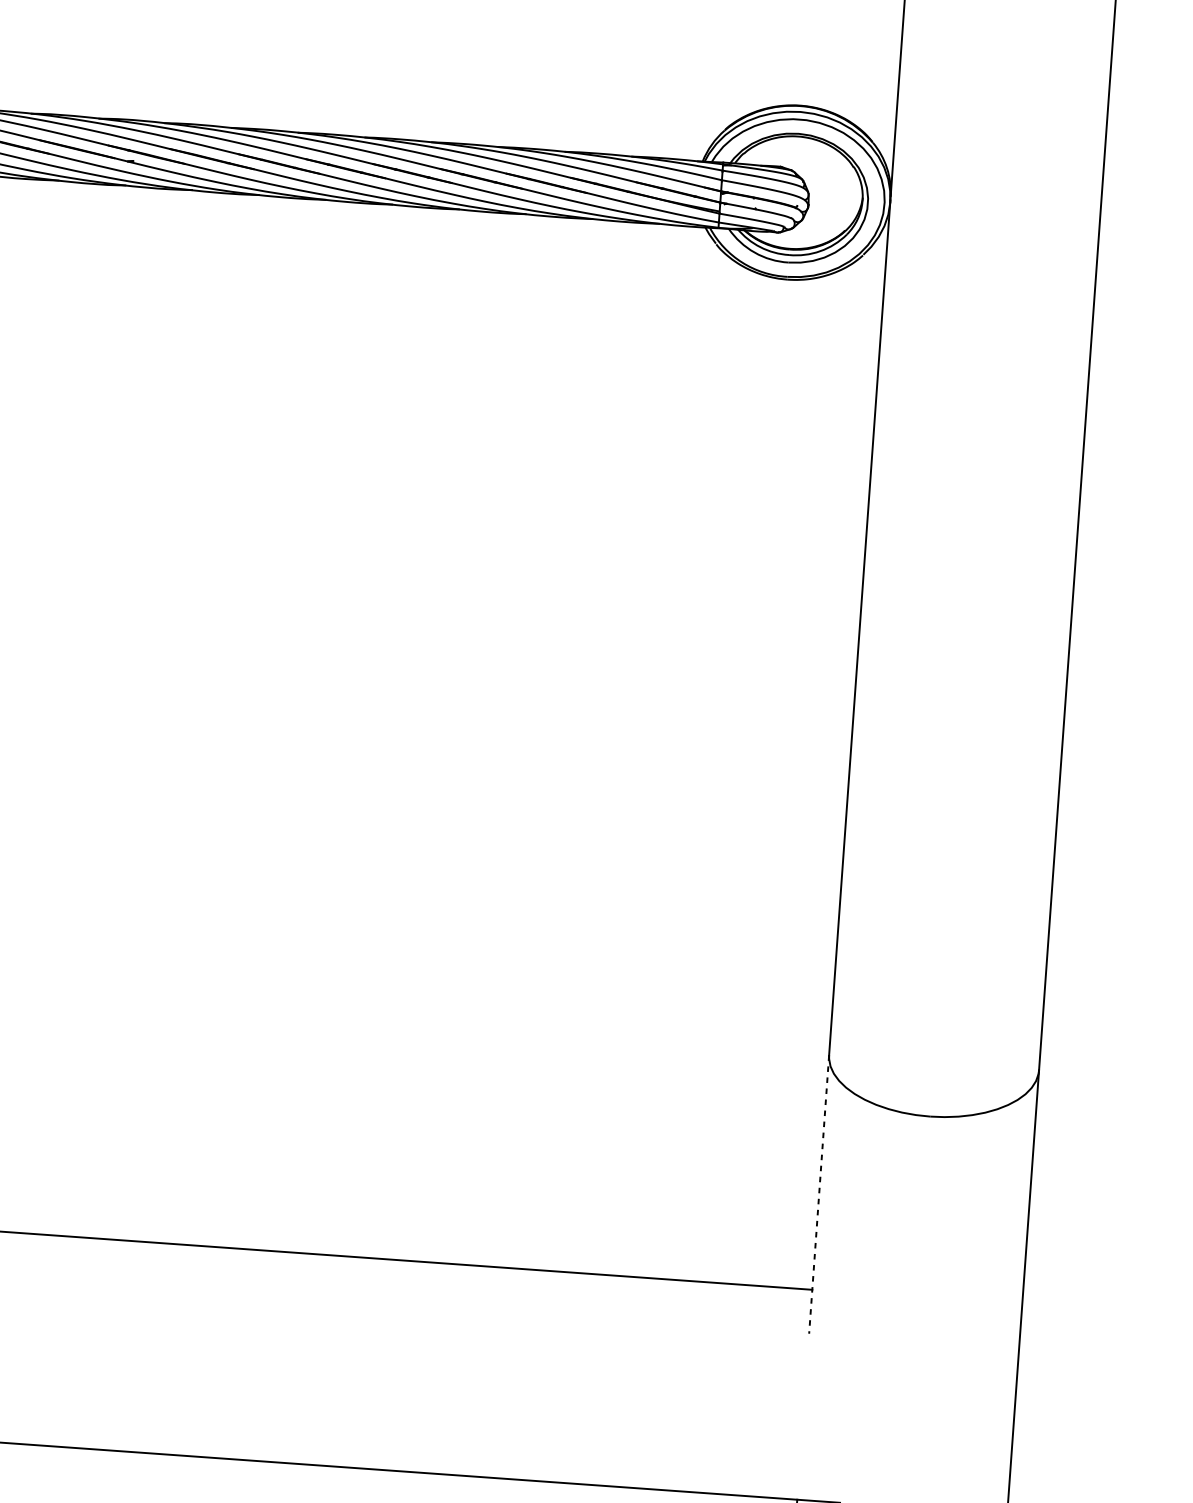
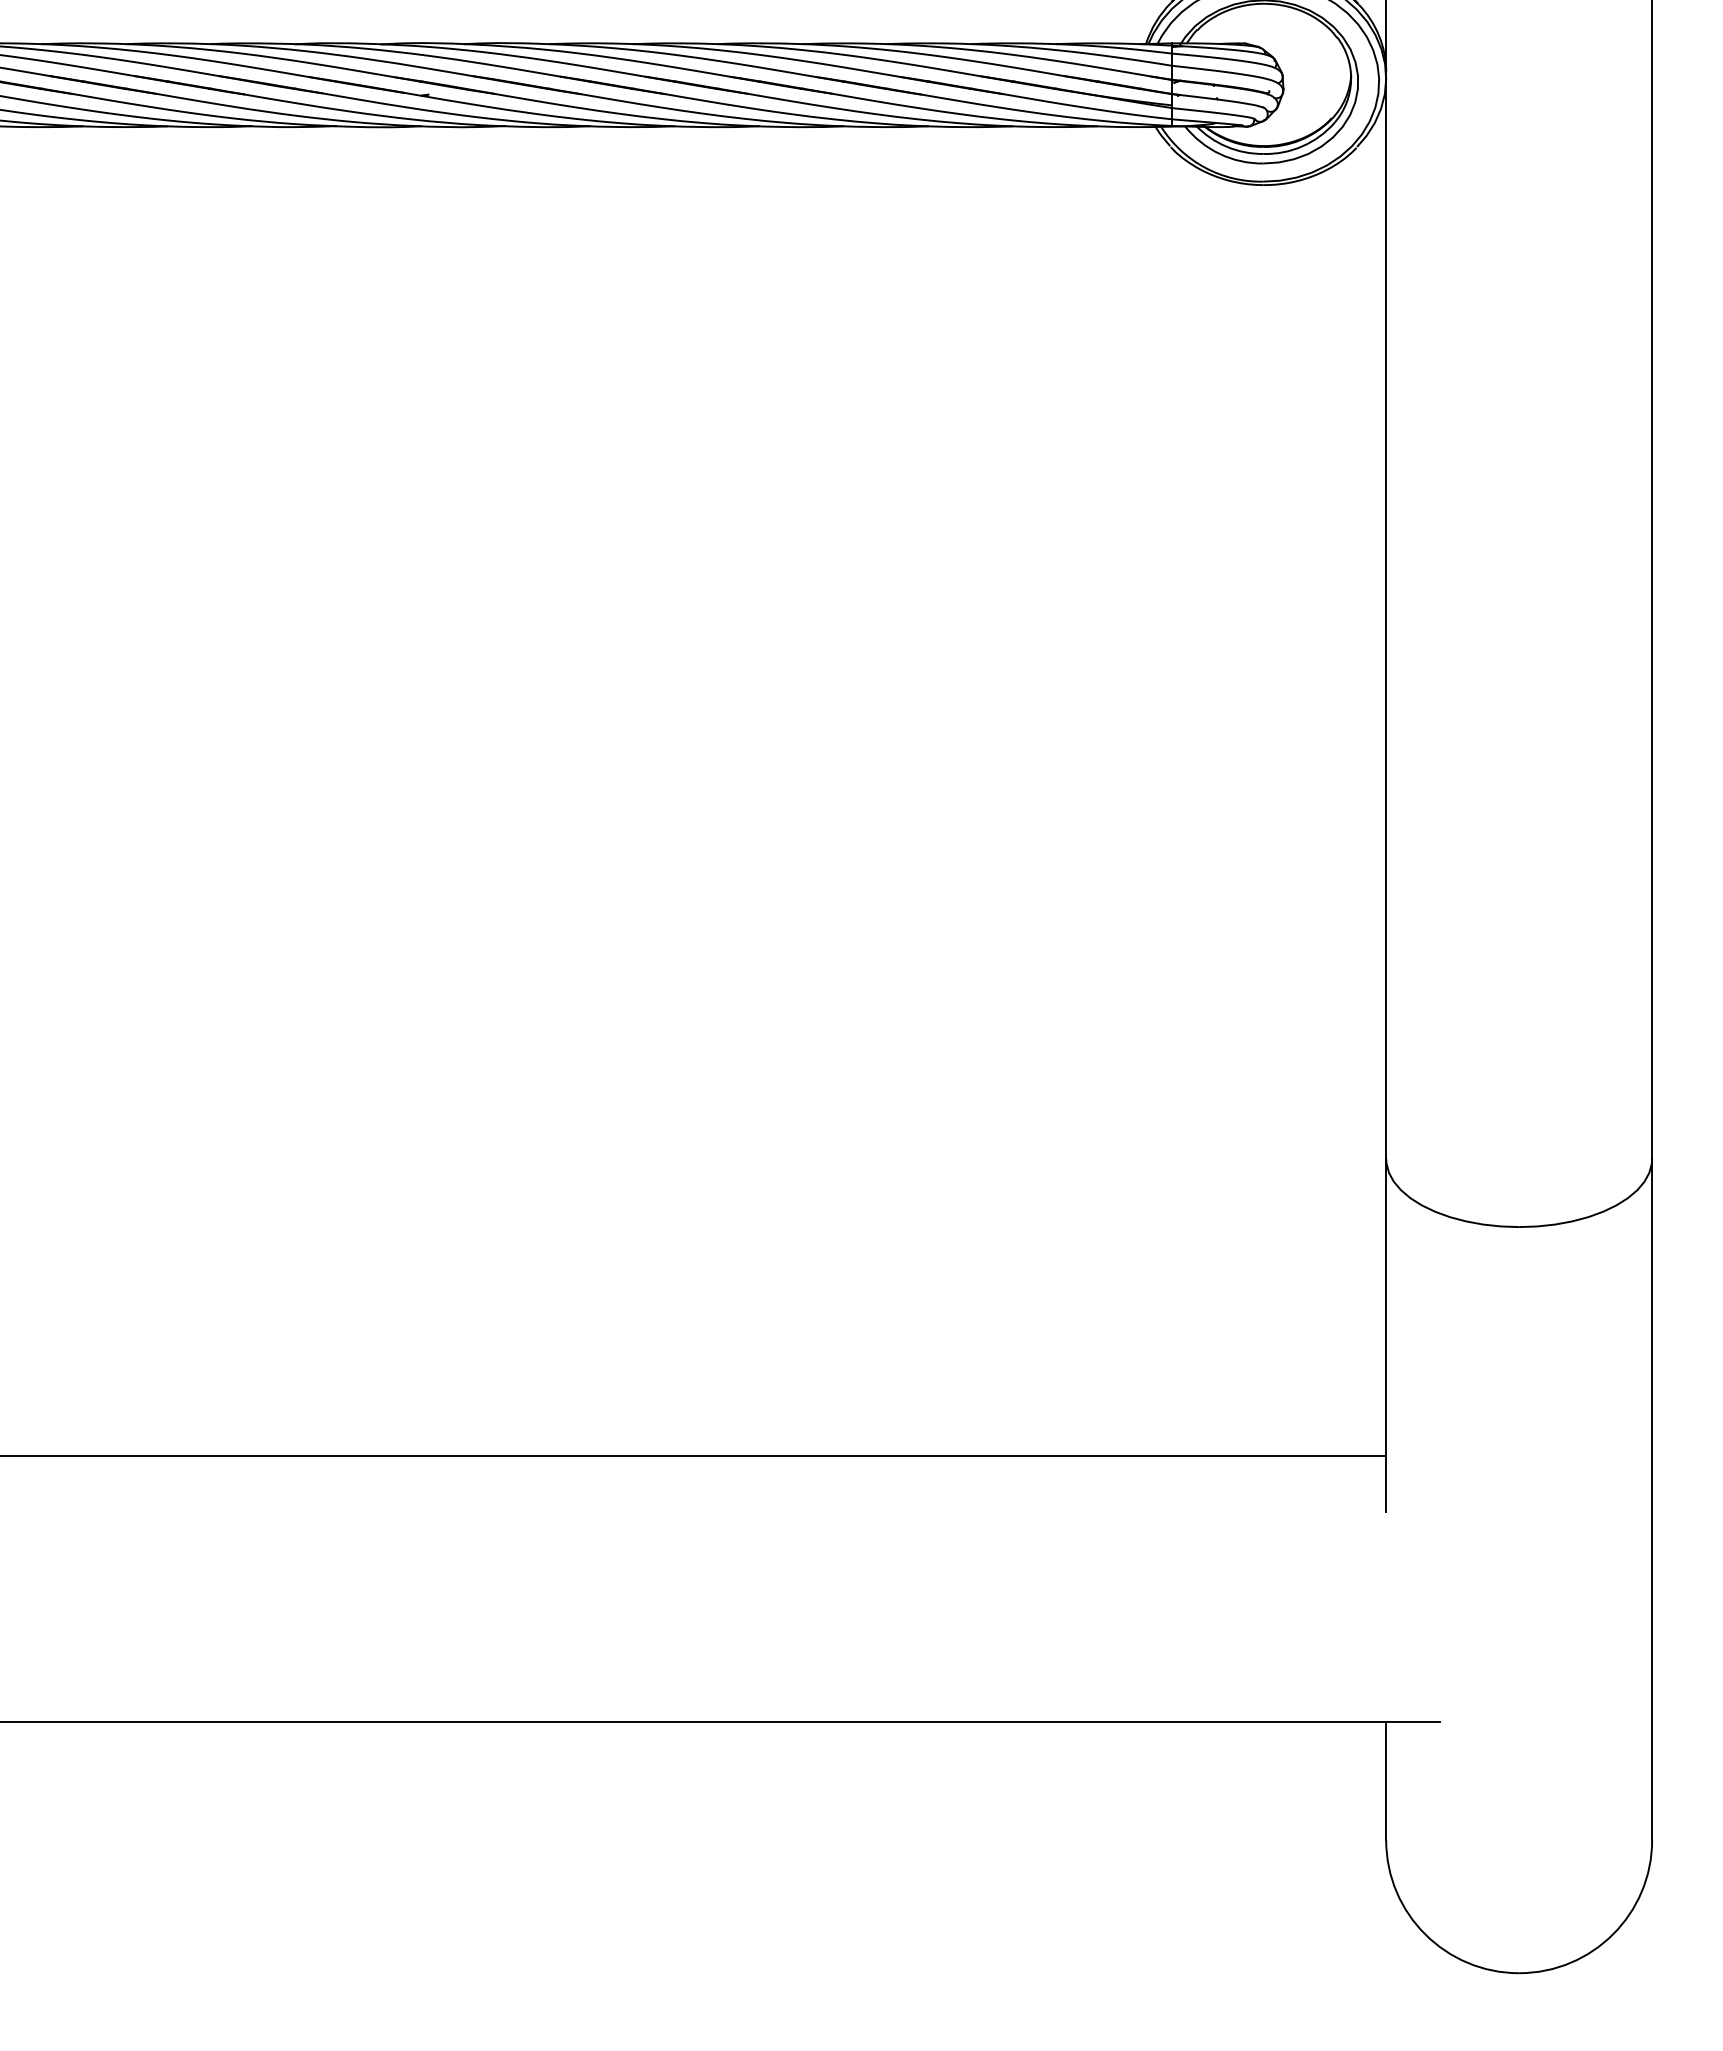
line: (819, 1194) -> (1386, 1335), dashed -> solid

